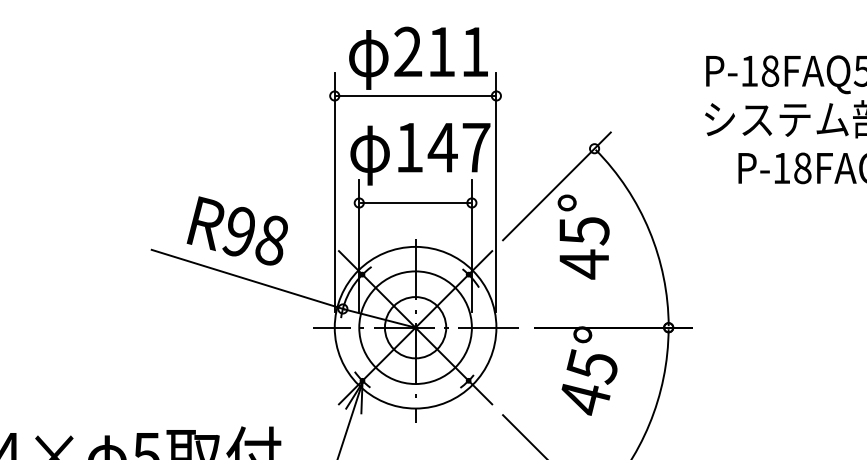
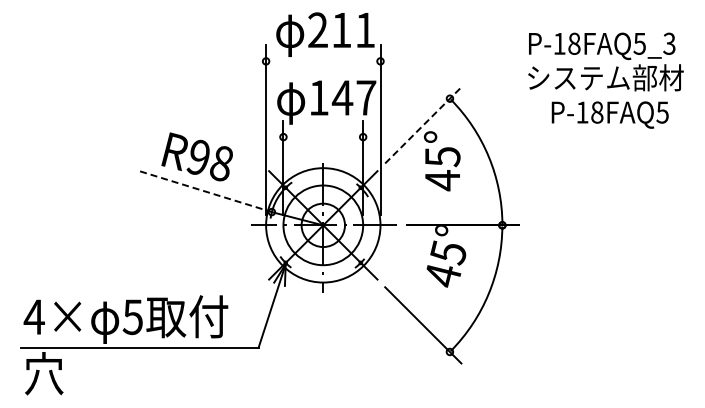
line: (415, 96) -> (323, 61), removed
line: (557, 186) -> (423, 125), solid -> dashed
line: (415, 203) -> (323, 137), removed
line: (247, 279) -> (204, 191), solid -> dashed

